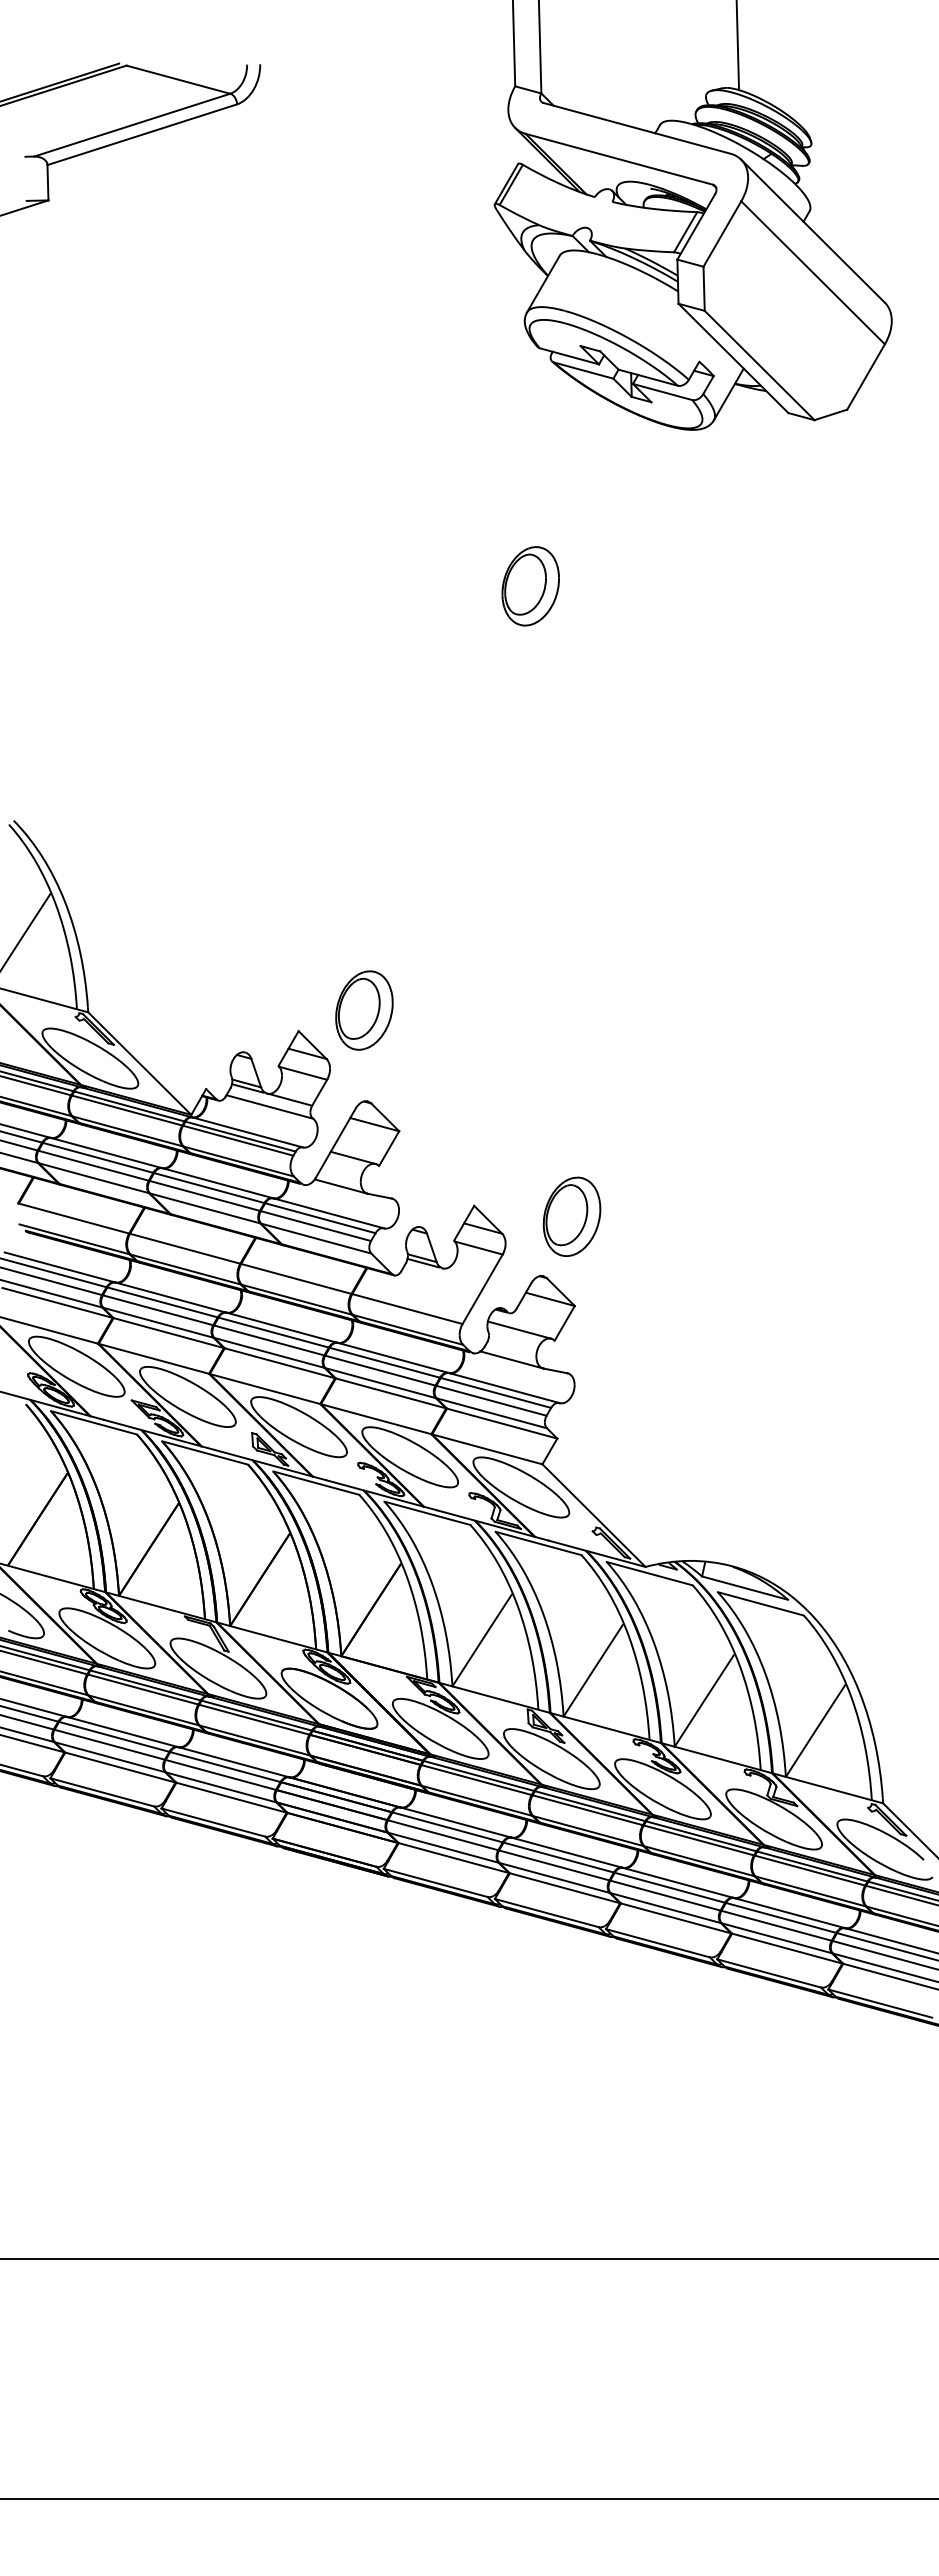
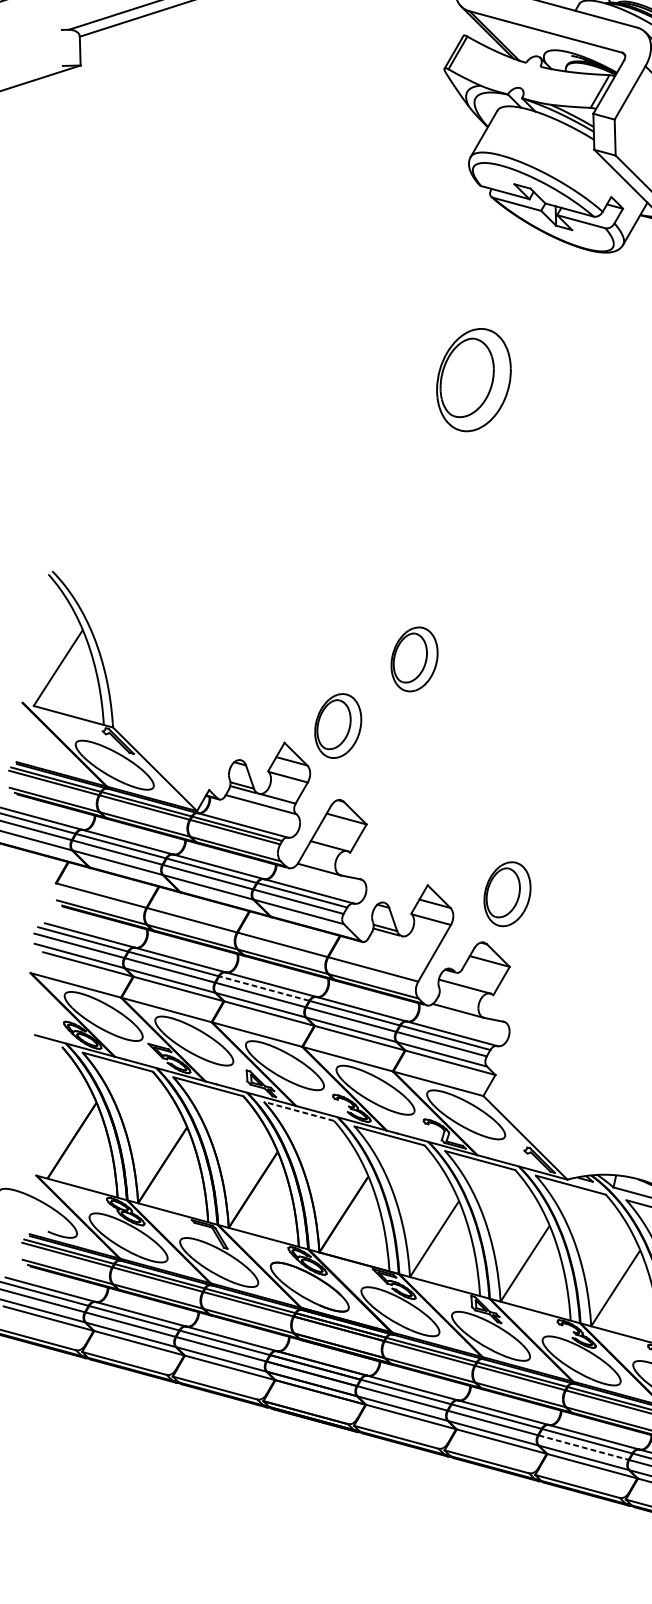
part: (530, 586) -> (473, 380), size x1.6
part: (457, 928) -> (414, 659), added
line: (273, 1332) -> (264, 988), solid -> dashed
line: (316, 1483) -> (299, 1111), solid -> dashed
line: (665, 1895) -> (583, 1447), solid -> dashed

